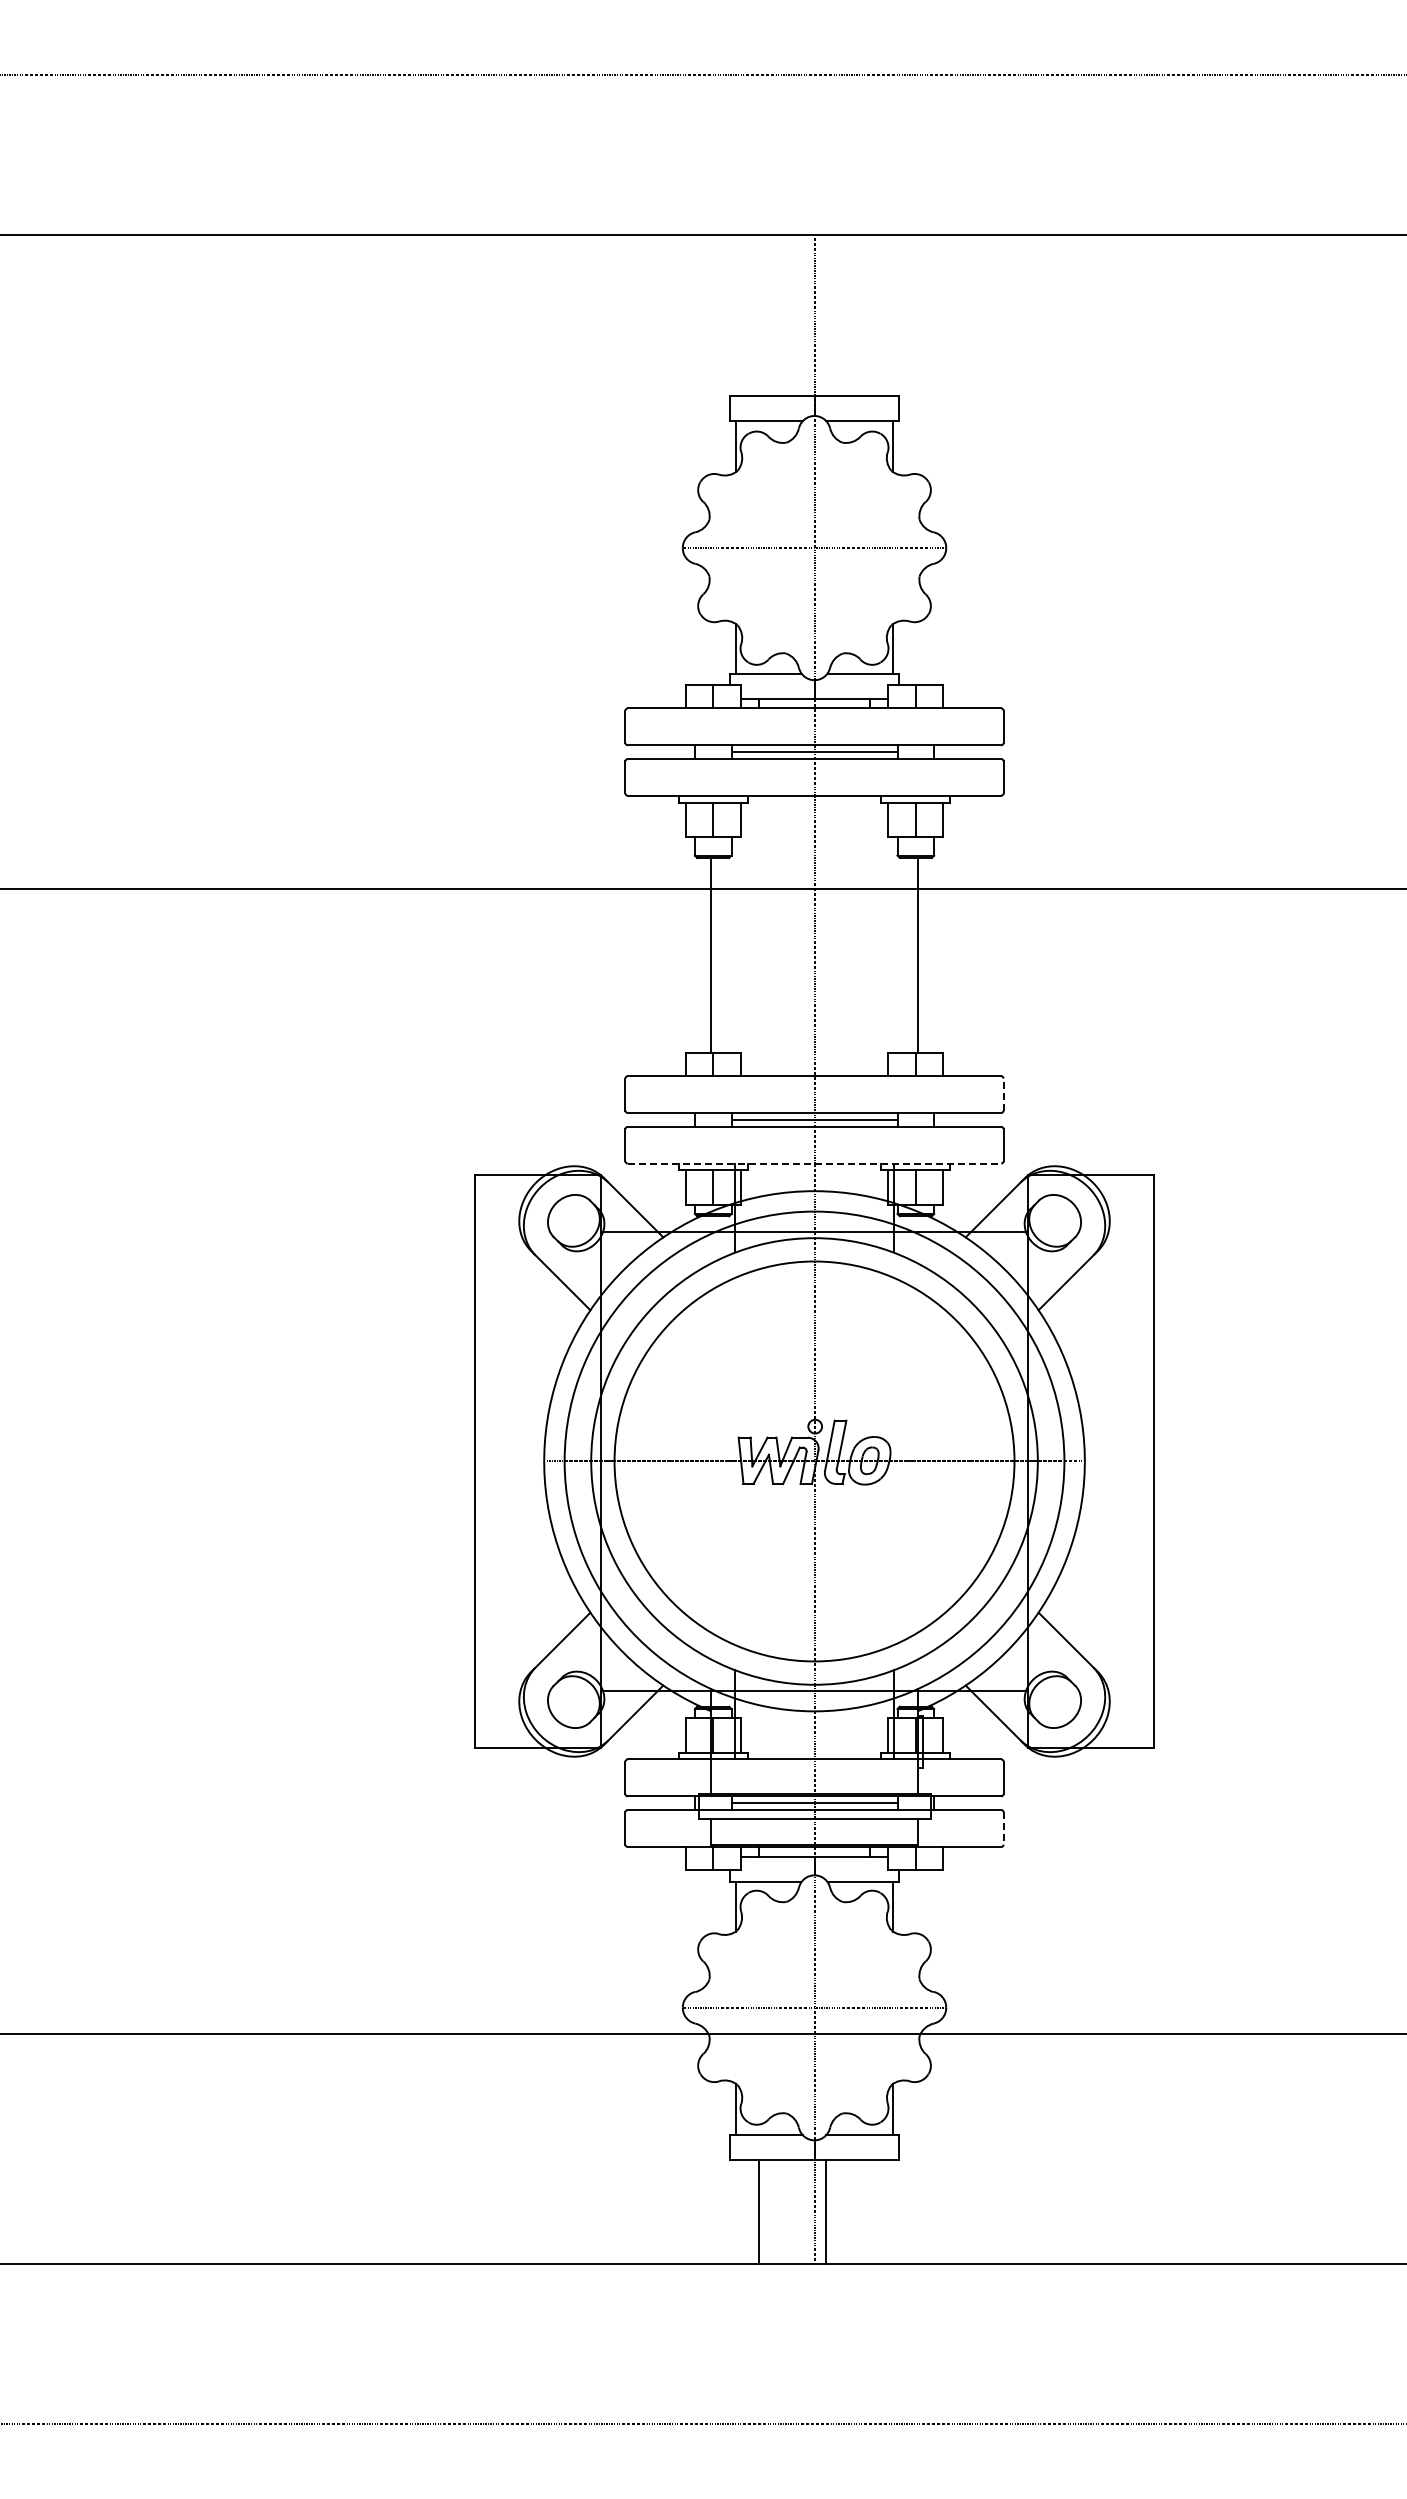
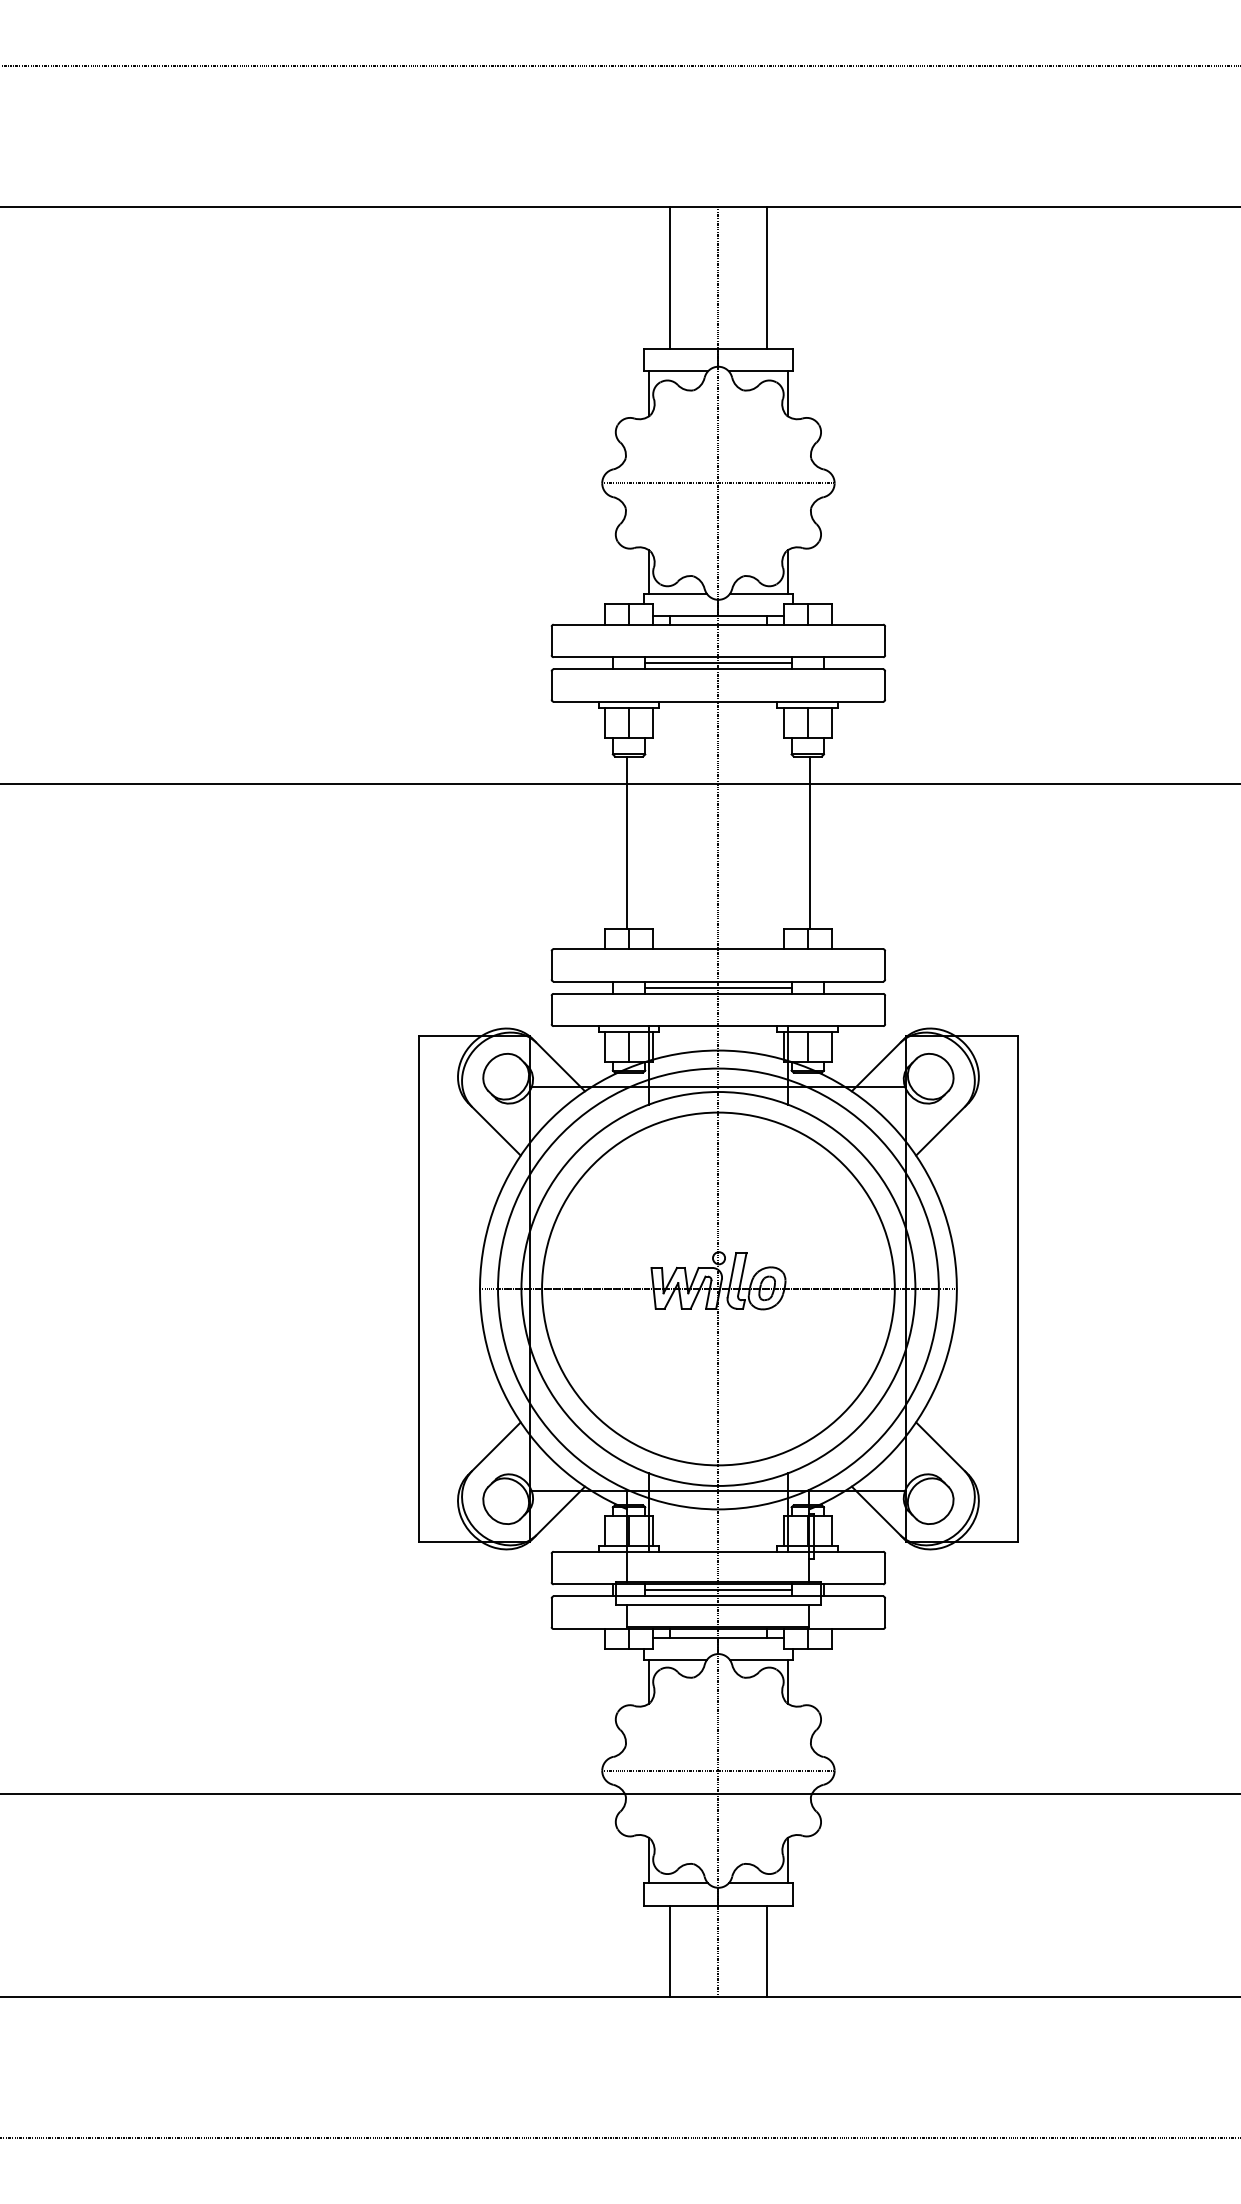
line: (759, 315) -> (669, 278), added
line: (869, 315) -> (766, 278), added
line: (1003, 1094) -> (885, 965), dashed -> solid
line: (814, 1163) -> (718, 1026), dashed -> solid
line: (1003, 1829) -> (885, 1613), dashed -> solid
line: (825, 2211) -> (766, 1950), moved

